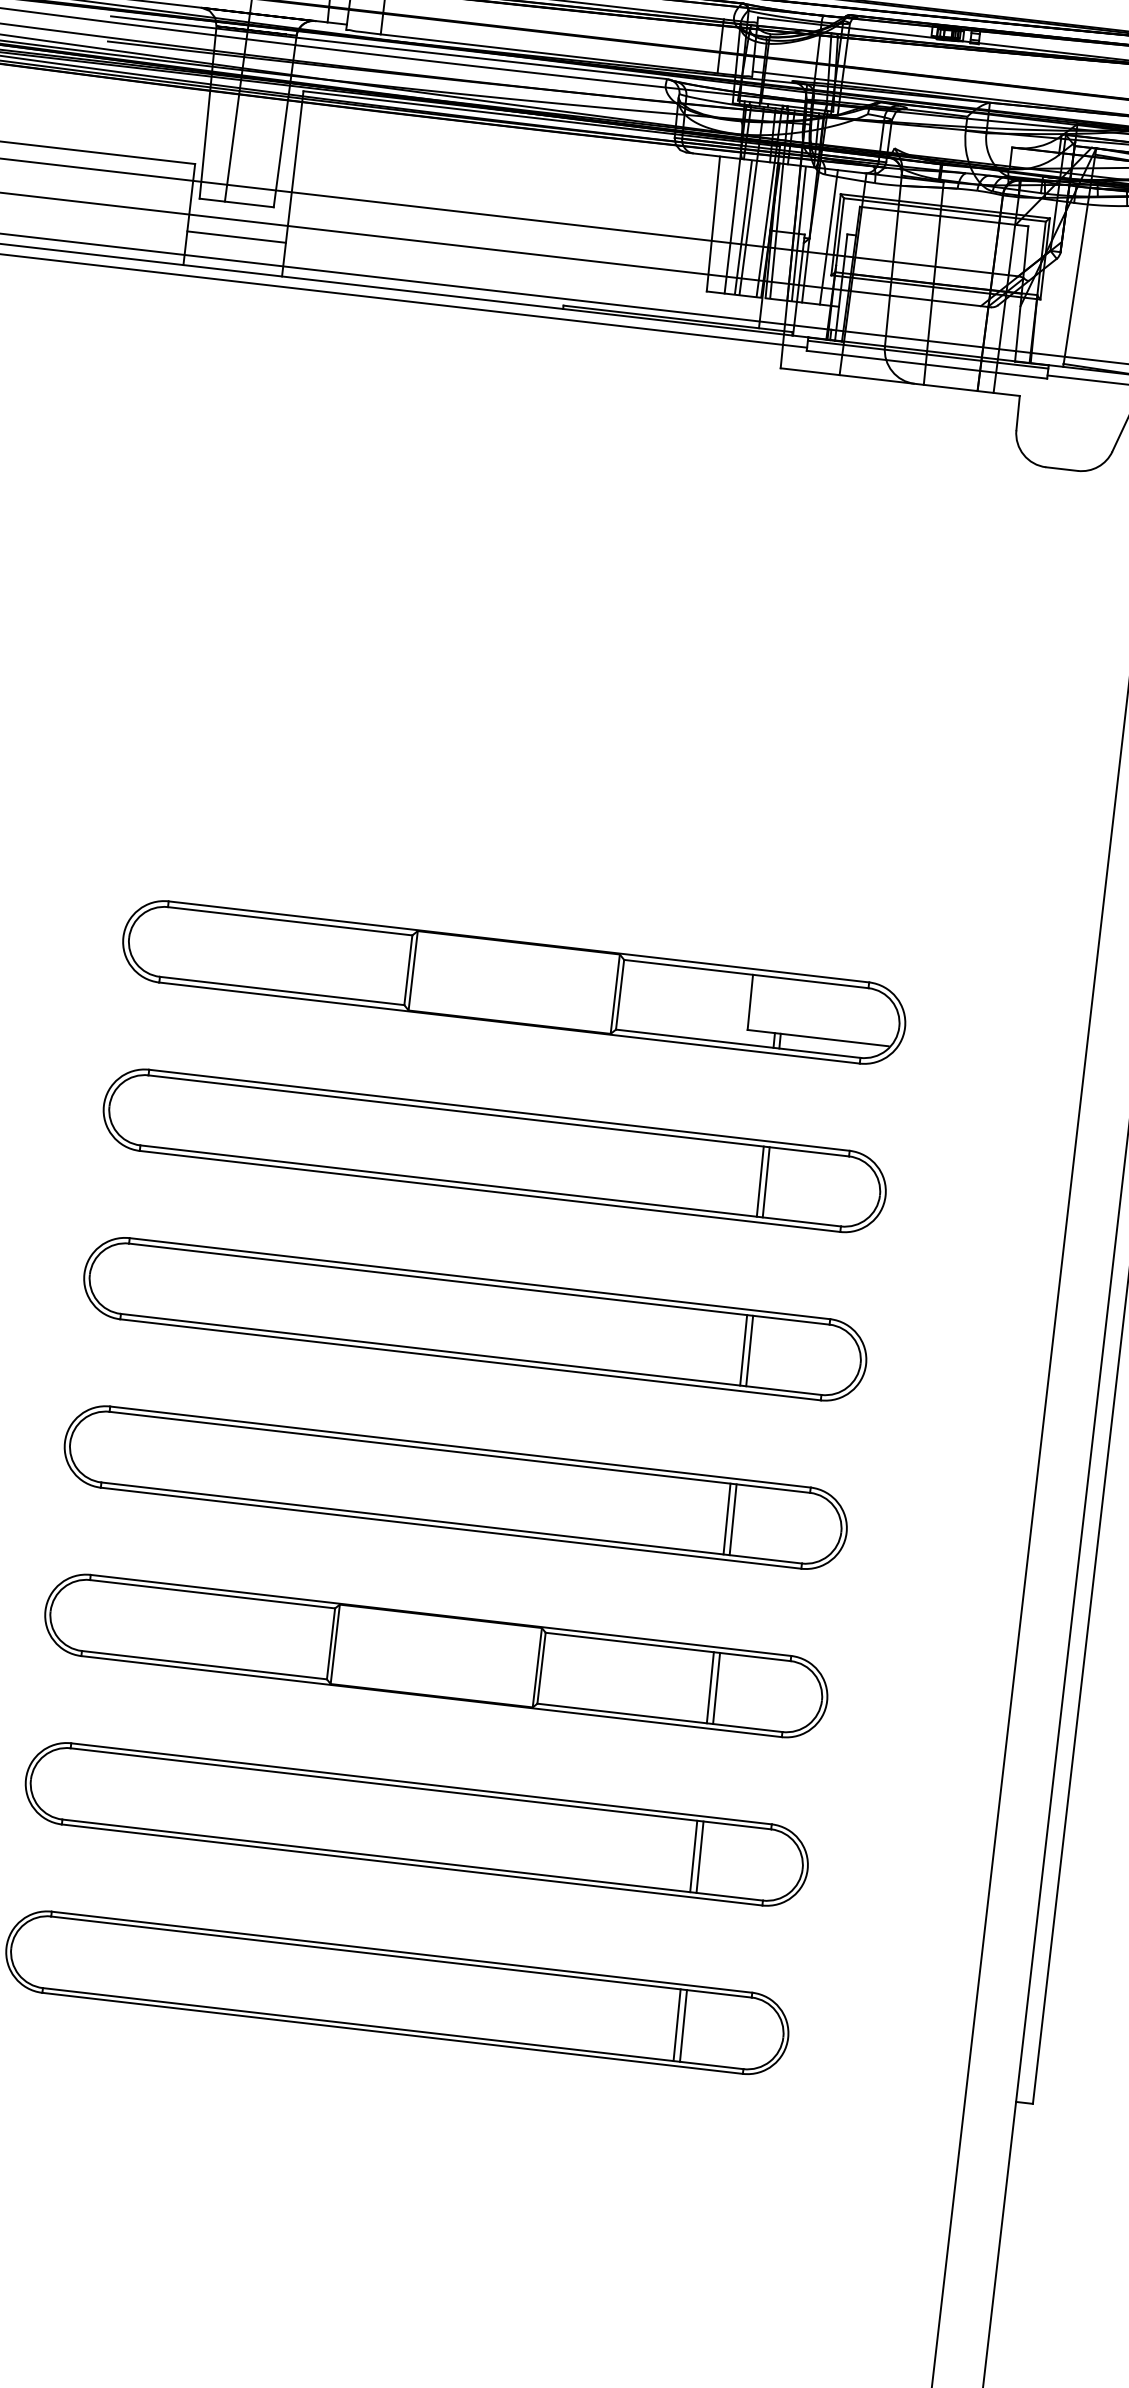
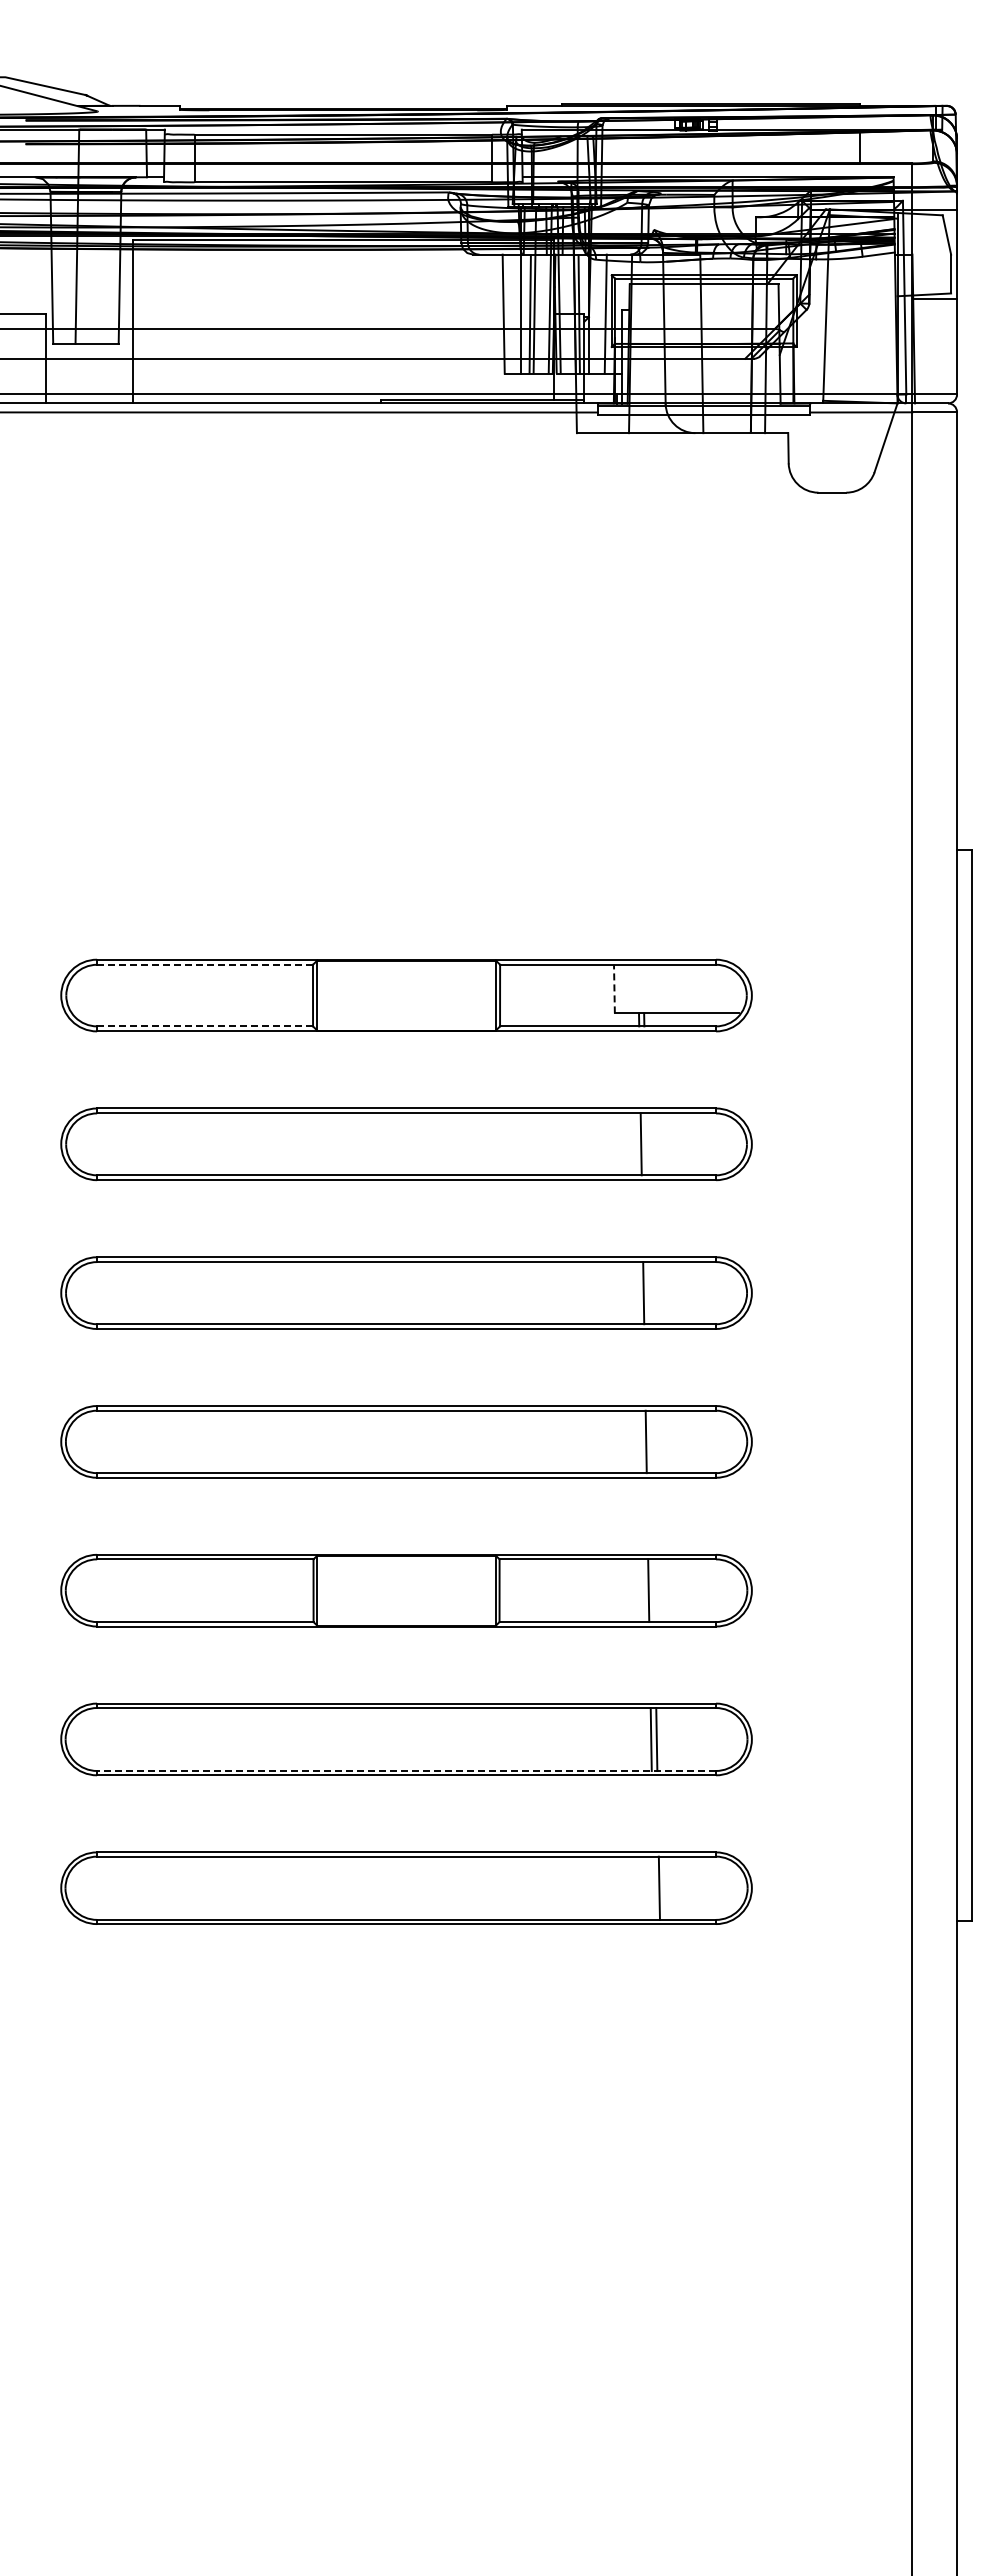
line: (235, 236) -> (88, 373), removed
line: (290, 921) -> (205, 964), solid -> dashed
line: (282, 991) -> (205, 1026), solid -> dashed
line: (750, 1001) -> (614, 988), solid -> dashed
line: (765, 1182) -> (645, 1144), removed
line: (749, 1351) -> (648, 1293), removed
line: (733, 1519) -> (651, 1441), removed
line: (715, 1688) -> (653, 1590), removed
line: (412, 1859) -> (406, 1770), solid -> dashed
line: (676, 2024) -> (653, 1887), removed

